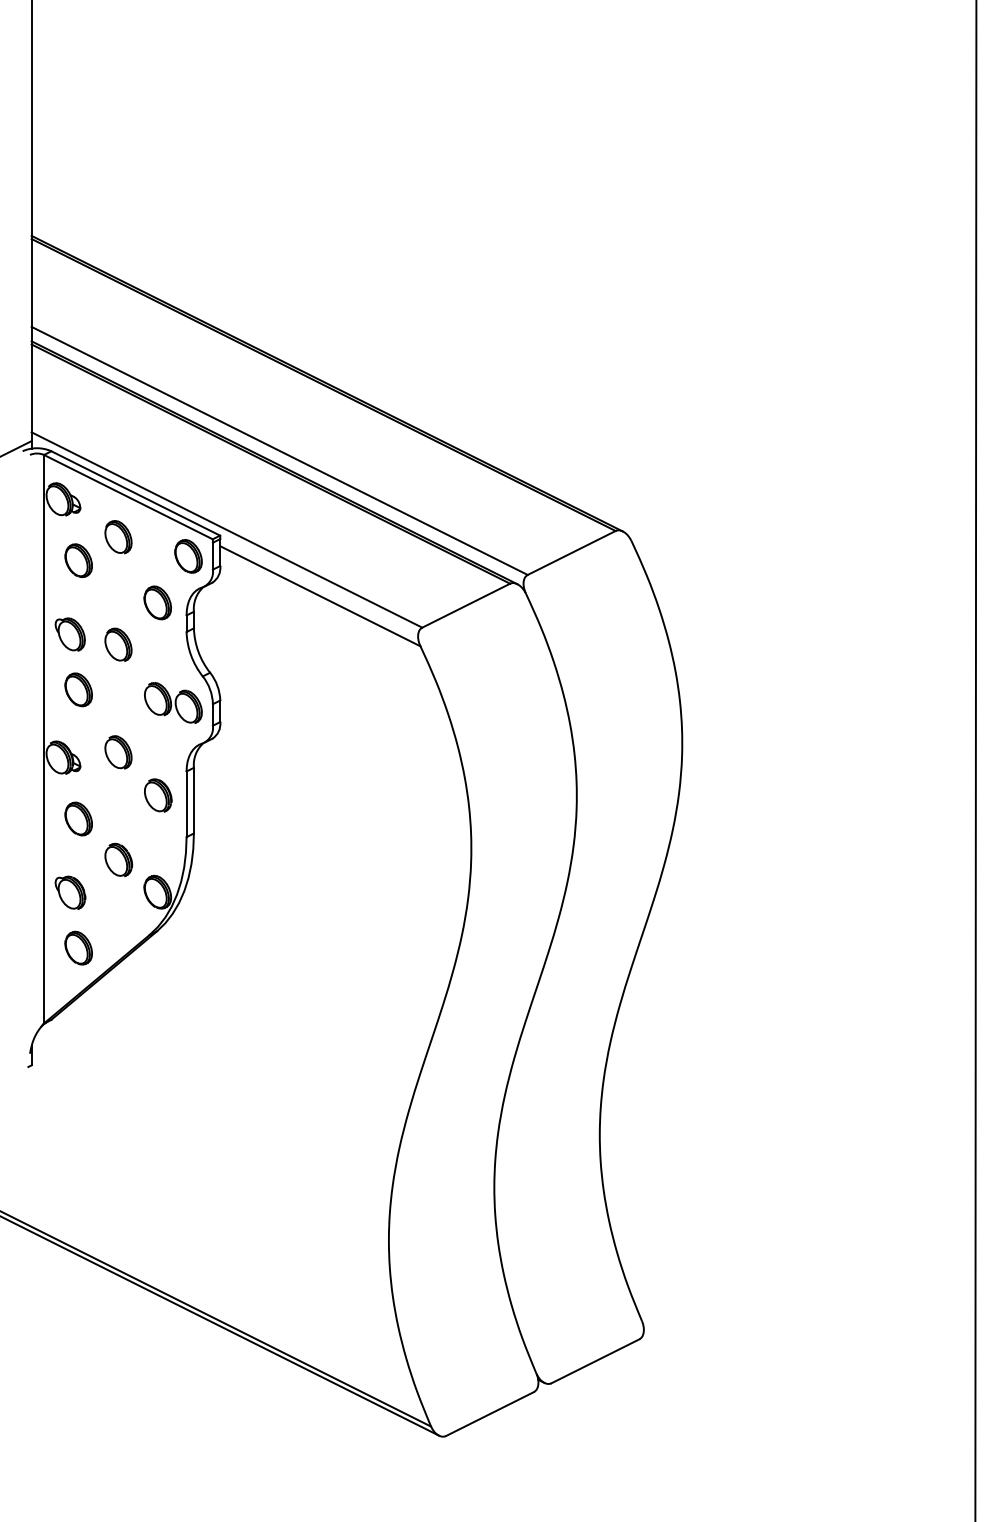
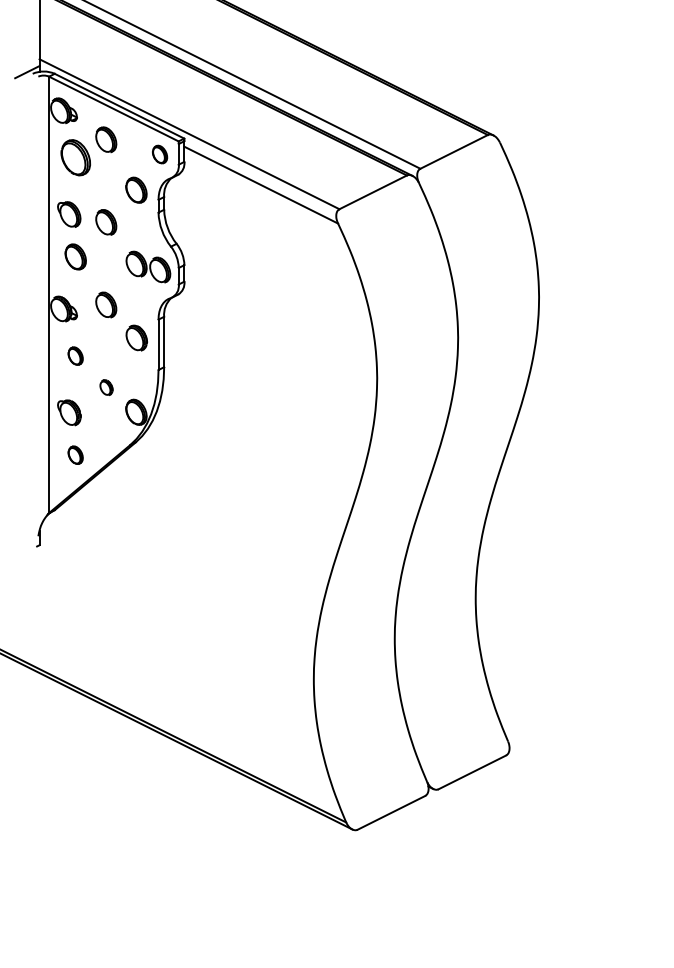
part: (188, 556) -> (160, 154), size x0.7
part: (78, 560) -> (75, 157), size x1.4
part: (78, 818) -> (75, 355), size x0.7
part: (118, 859) -> (106, 387), size x0.6
part: (78, 947) -> (75, 454), size x0.7

